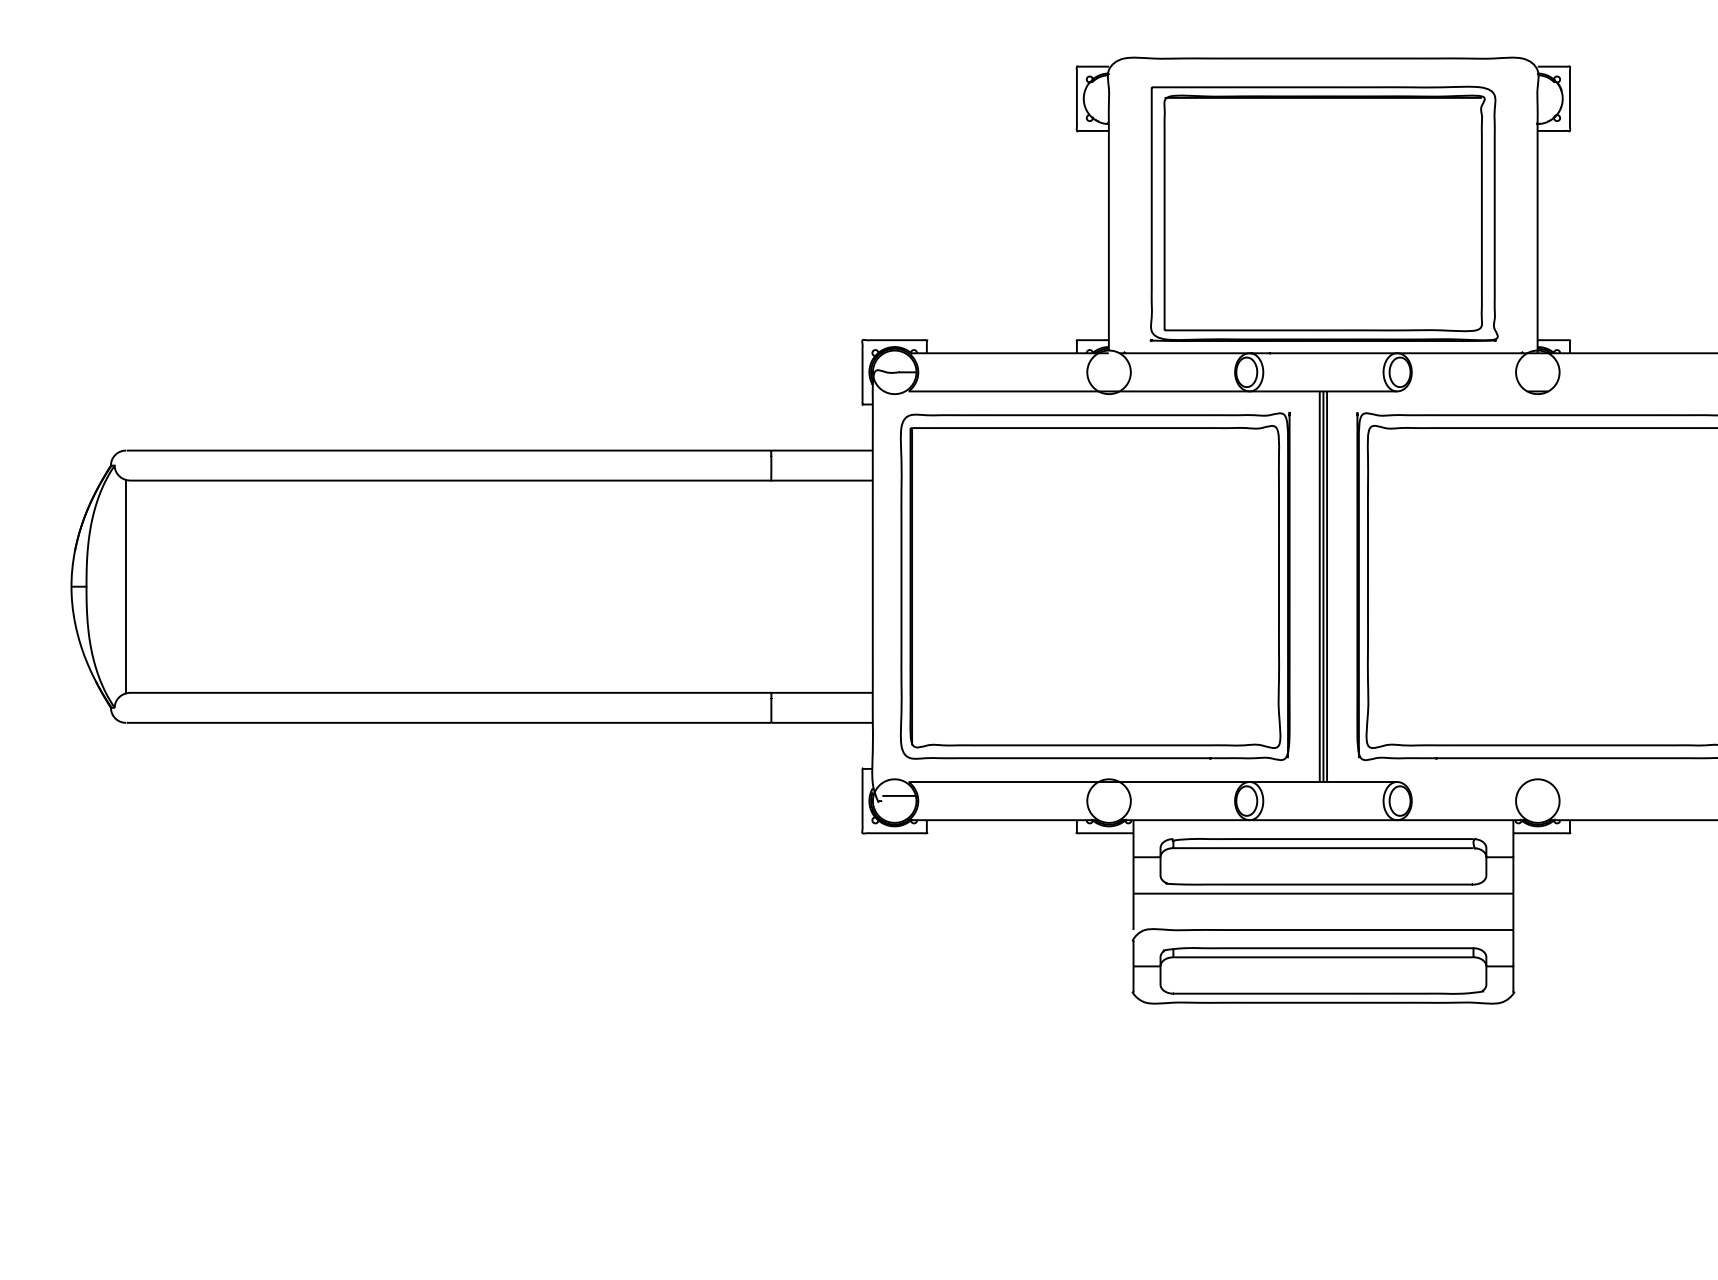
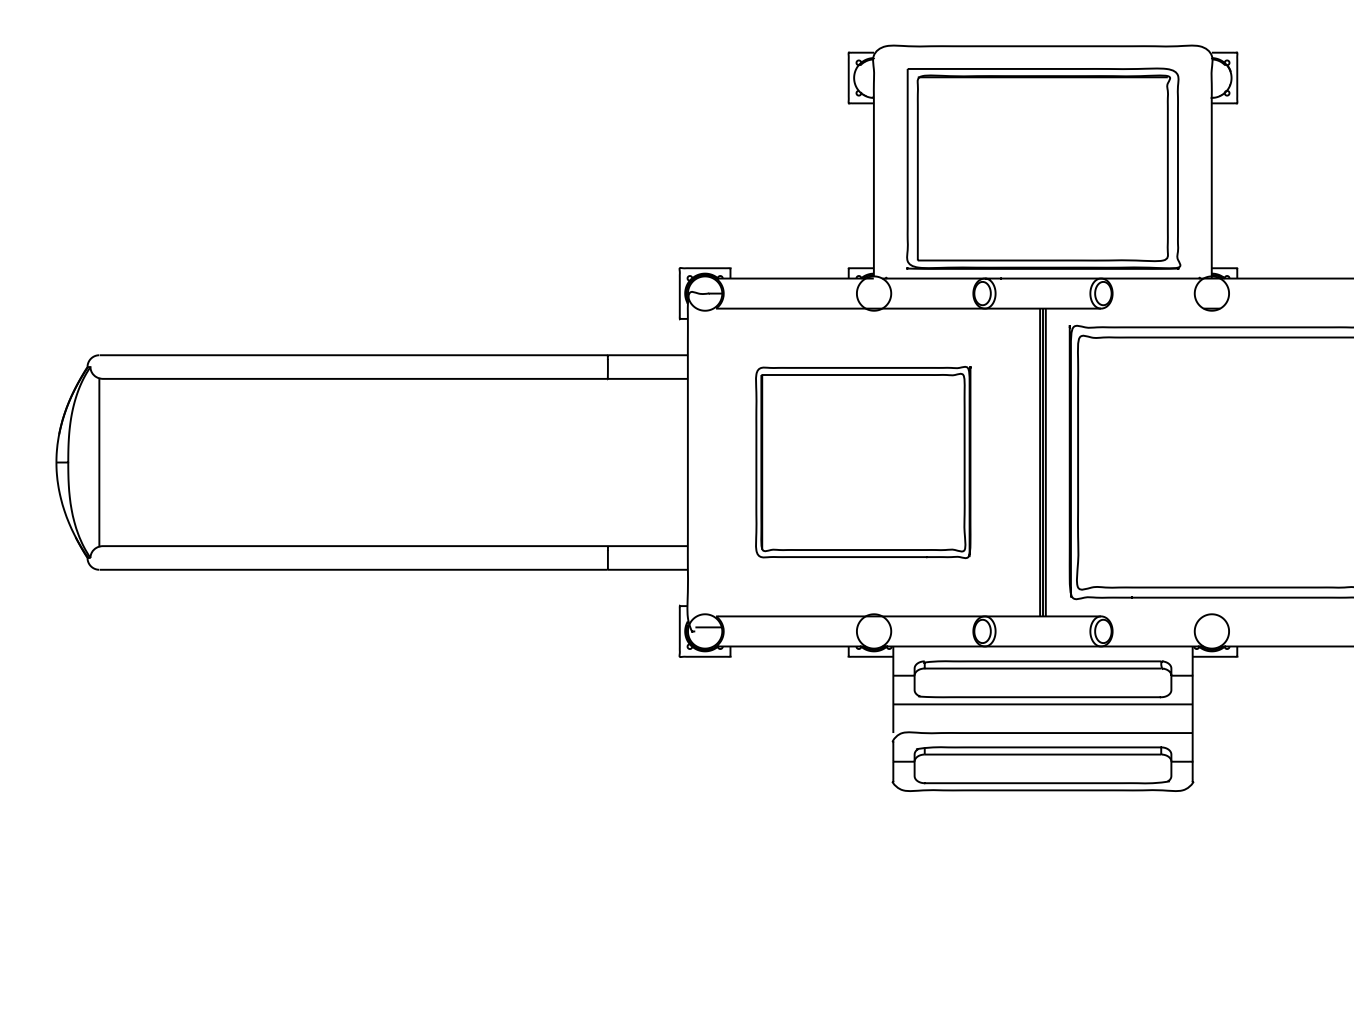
part: (1095, 586) -> (863, 462), size x0.7

